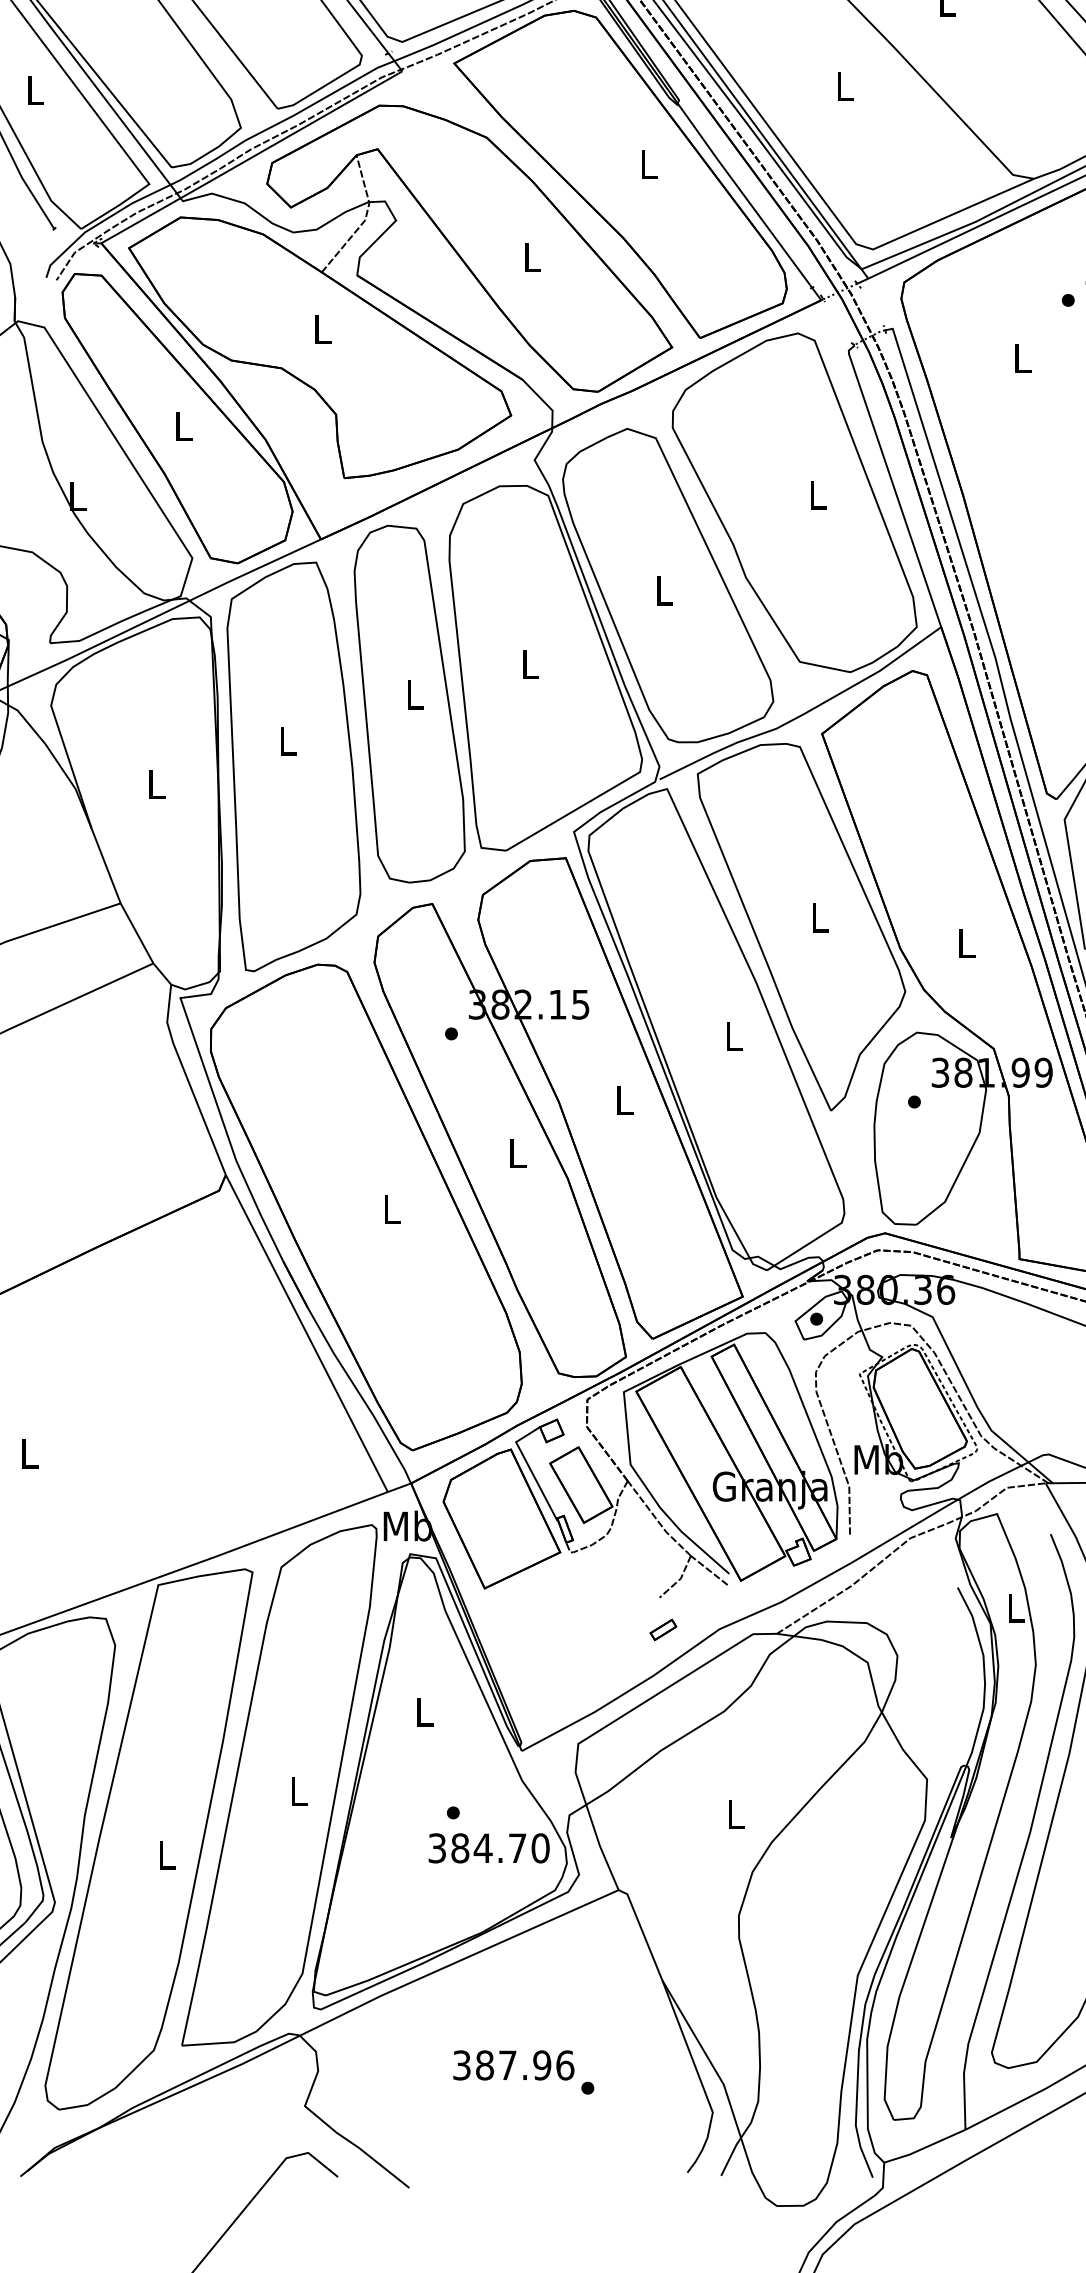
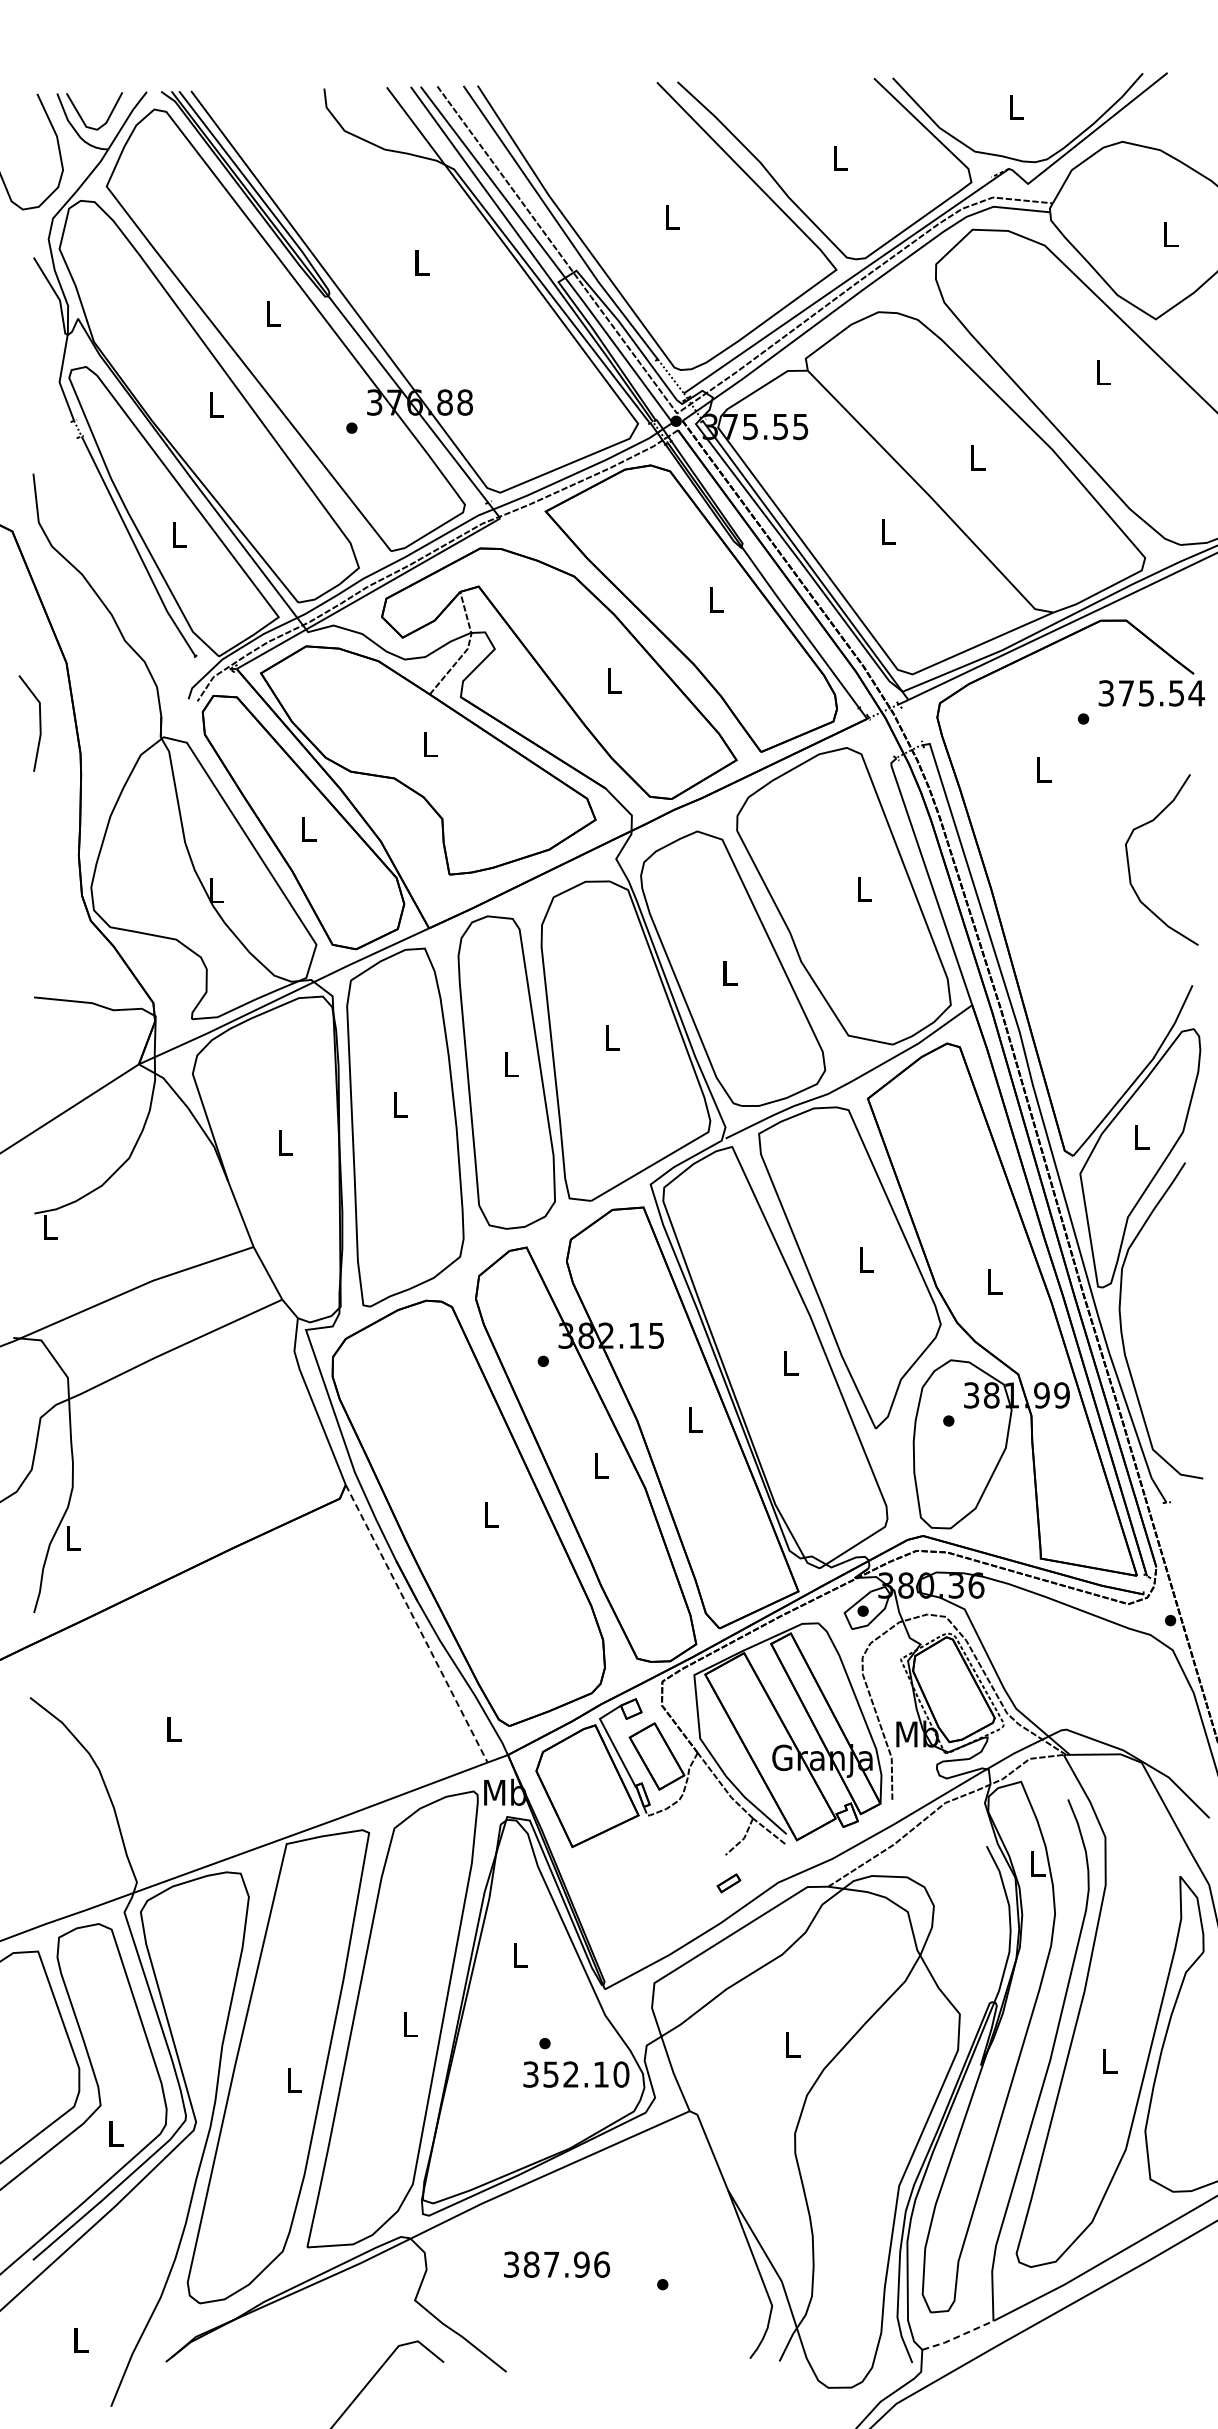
line: (306, 1333) -> (416, 1623), solid -> dashed
text: (488, 1848) -> (575, 2074), 384.70 -> 352.10
text: (514, 2065) -> (557, 2264), moved
line: (925, 2147) -> (958, 2336), solid -> dashed

